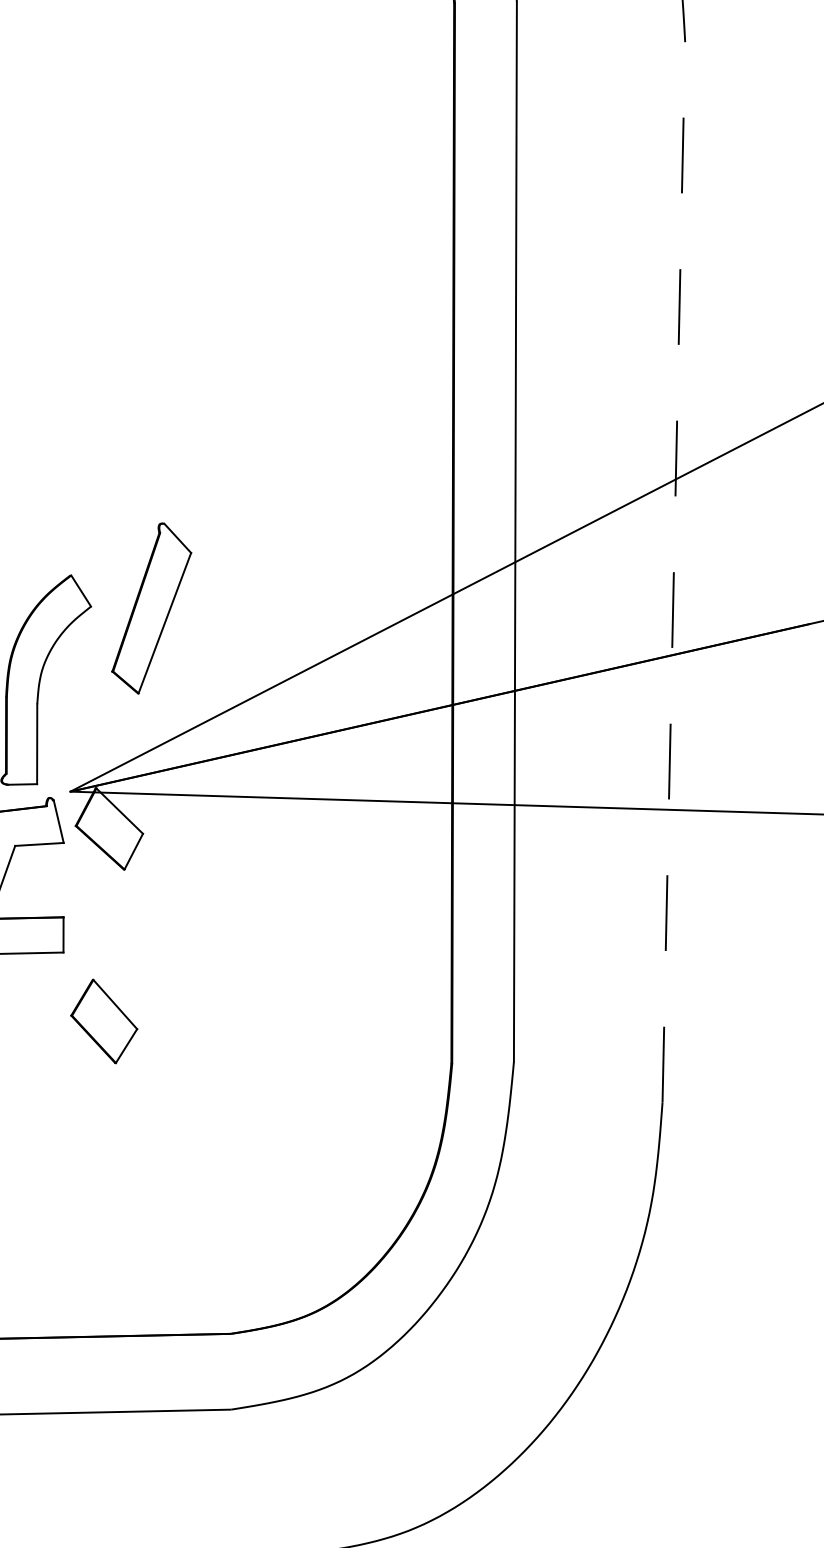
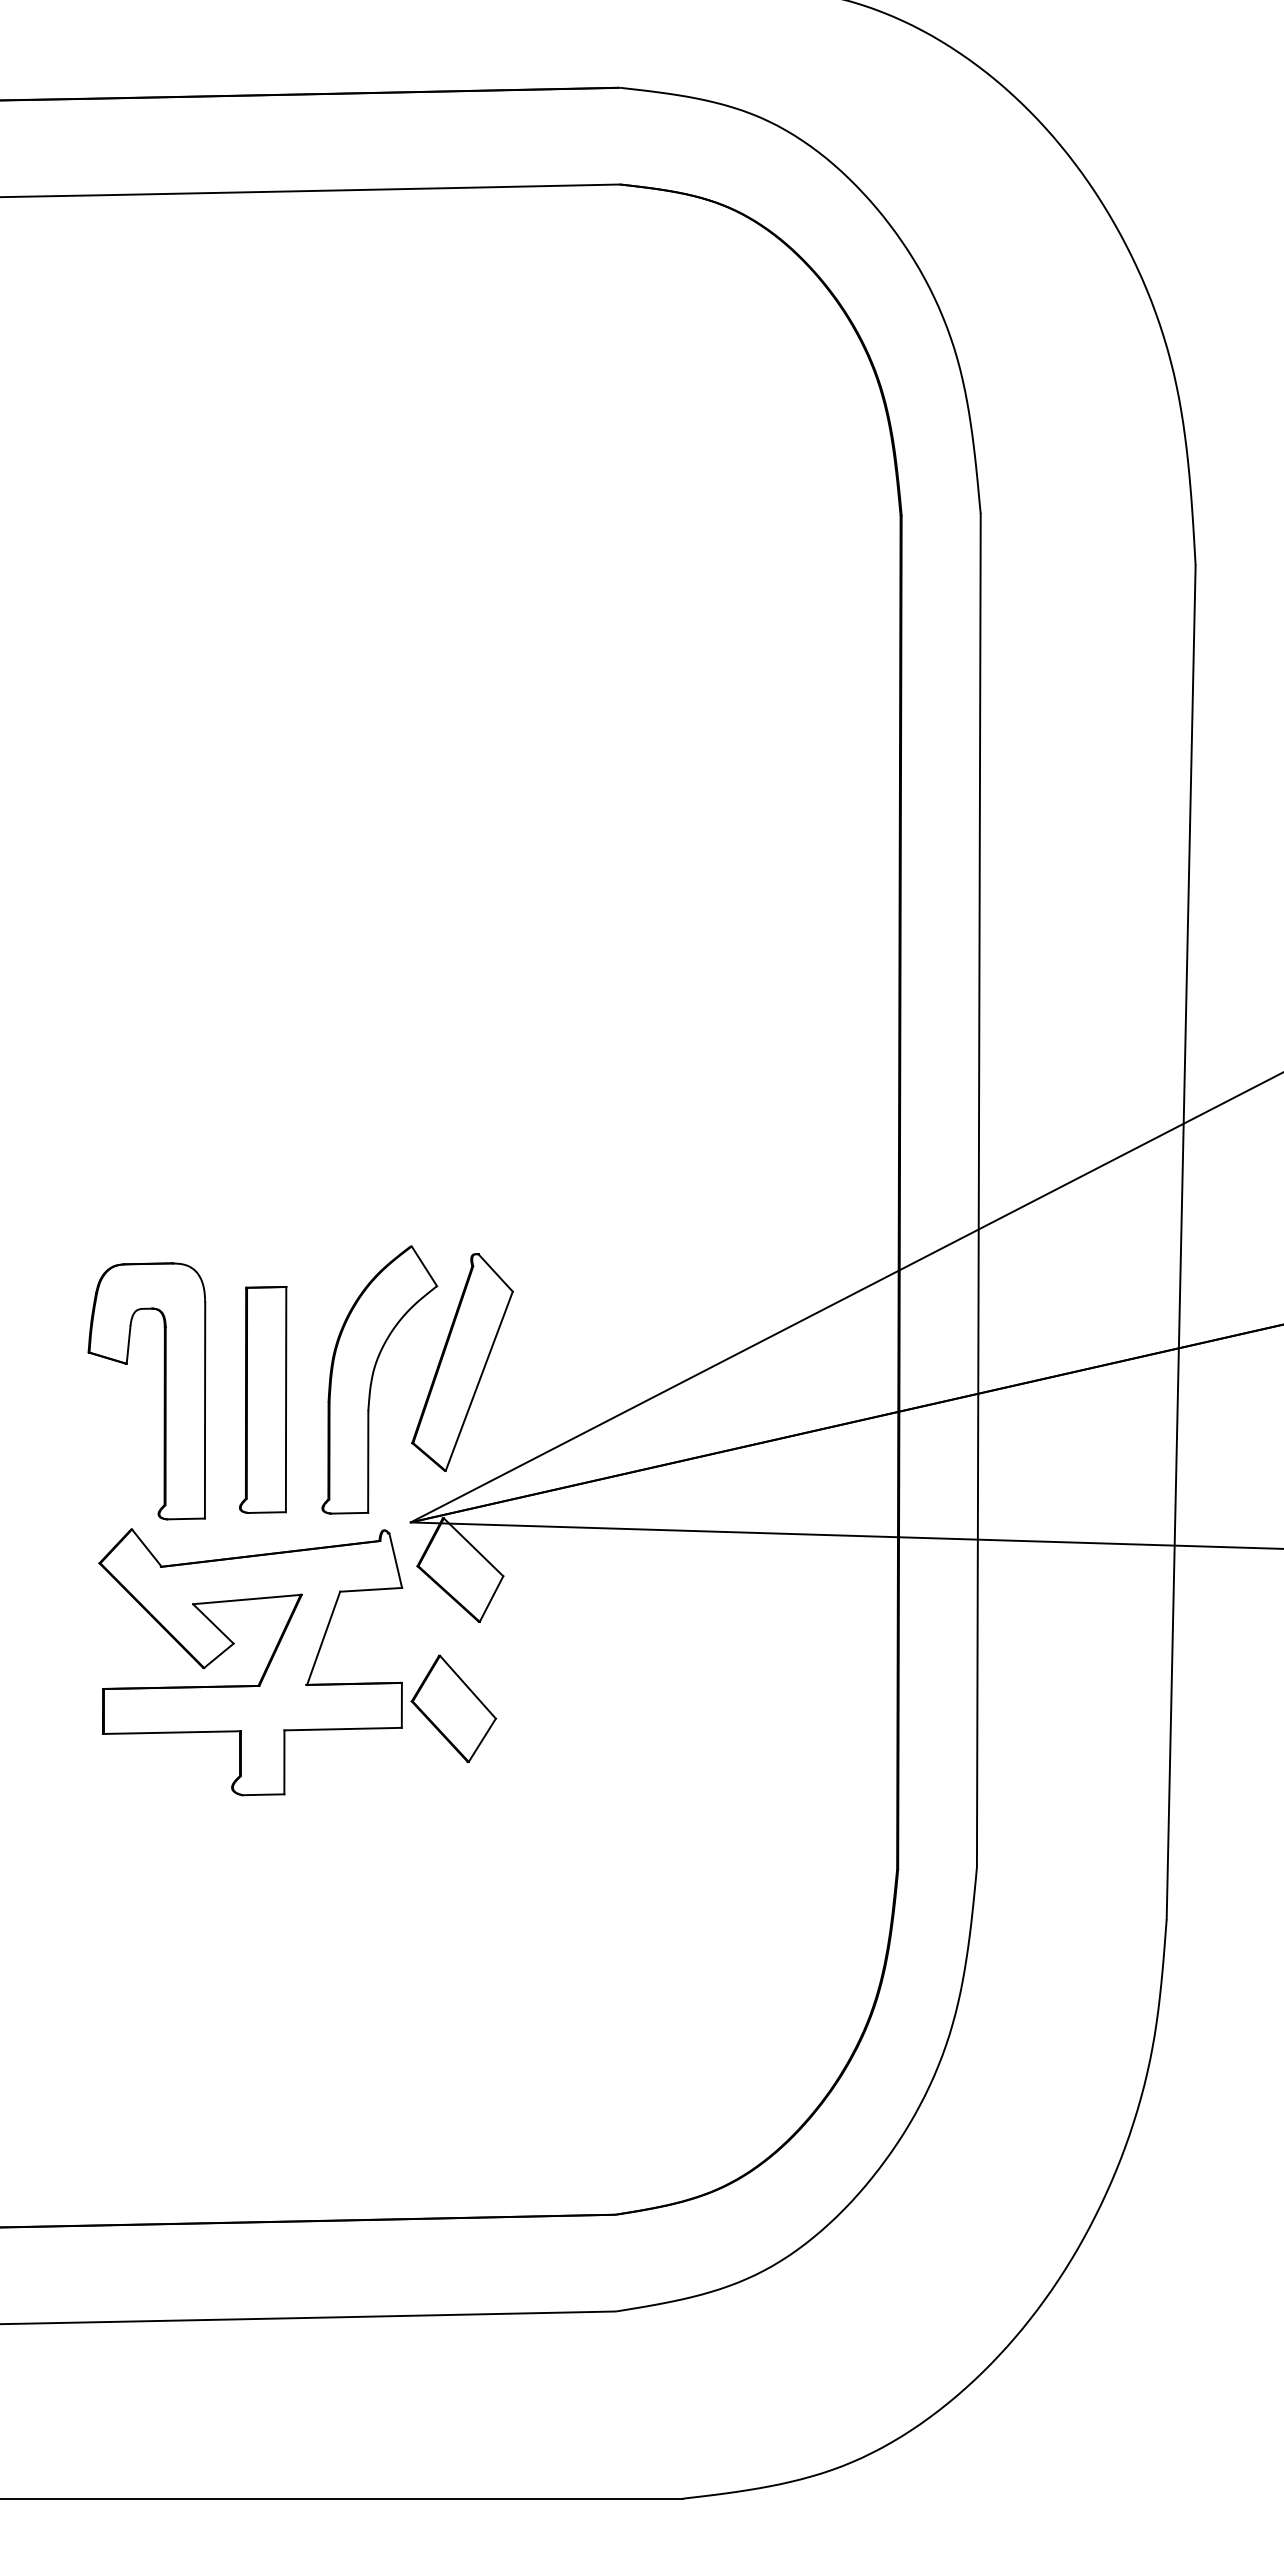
line: (674, 571) -> (1181, 1241), dashed -> solid
part: (151, 608) -> (462, 1362), moved
part: (103, 1021) -> (453, 1708), moved

